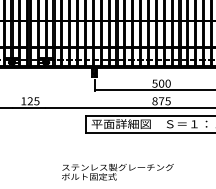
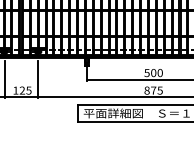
line: (12, 89) -> (4, 78), added
line: (45, 89) -> (37, 78), added

